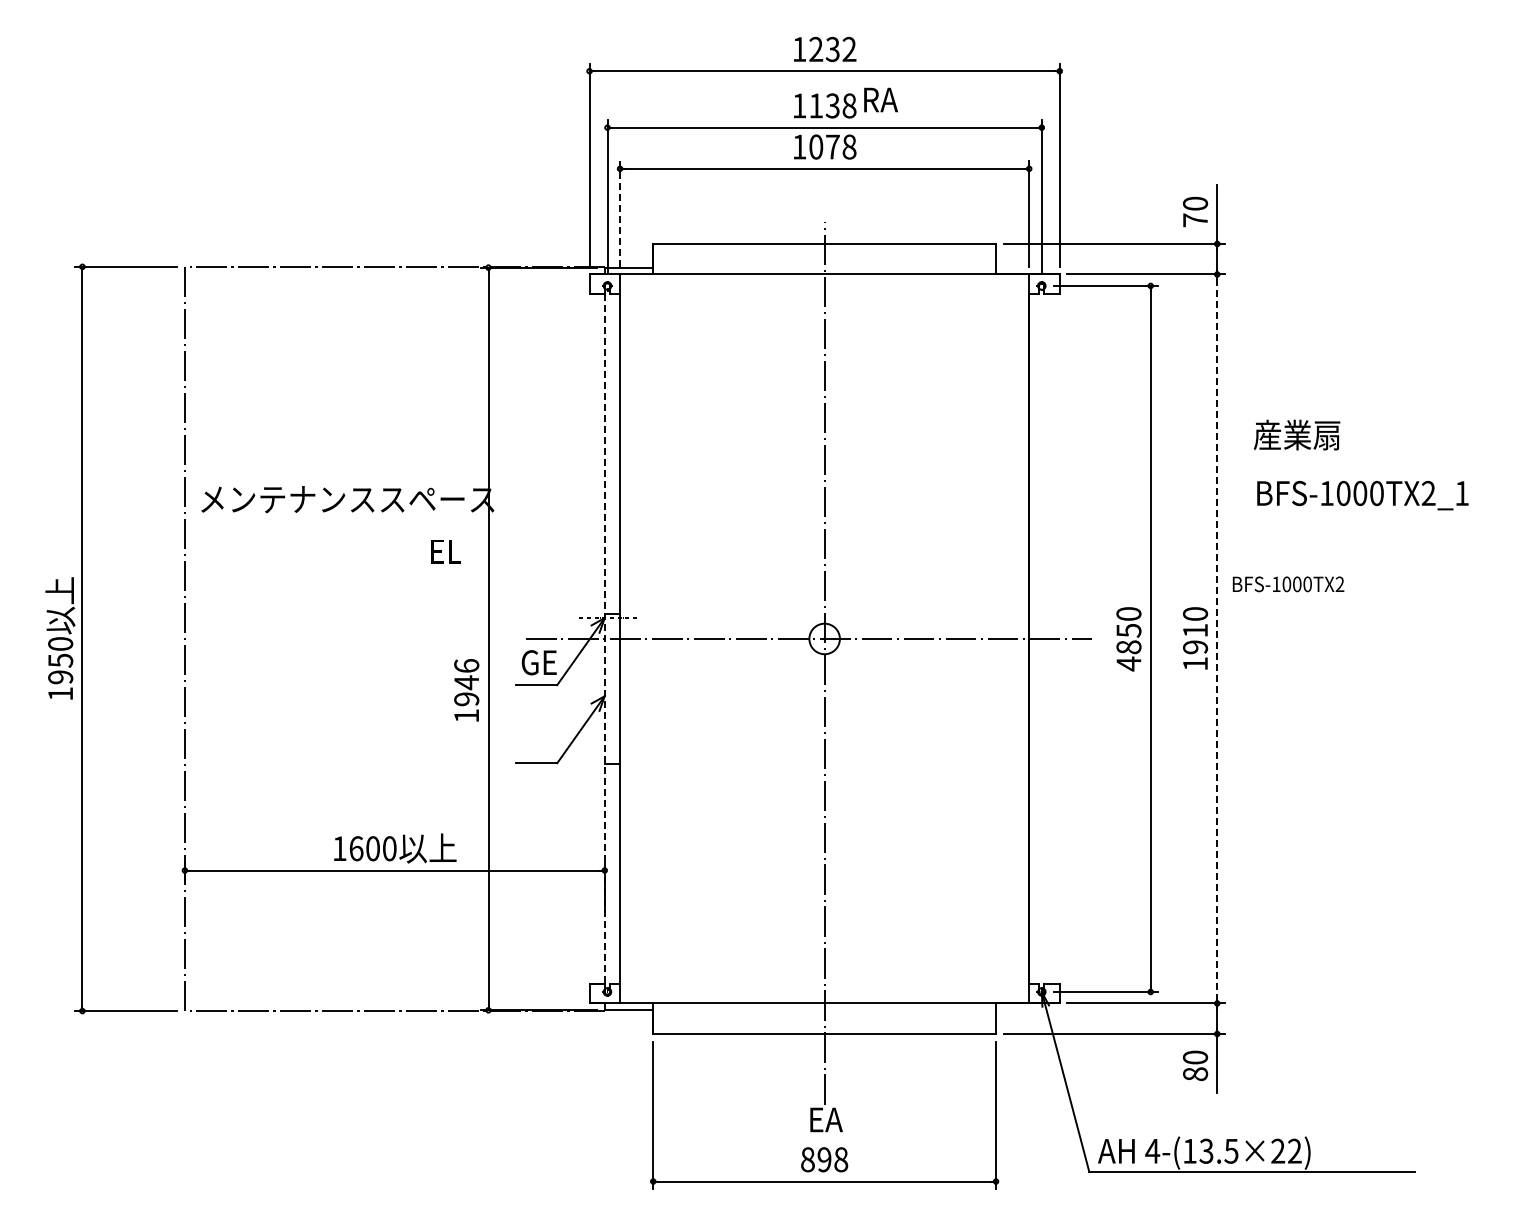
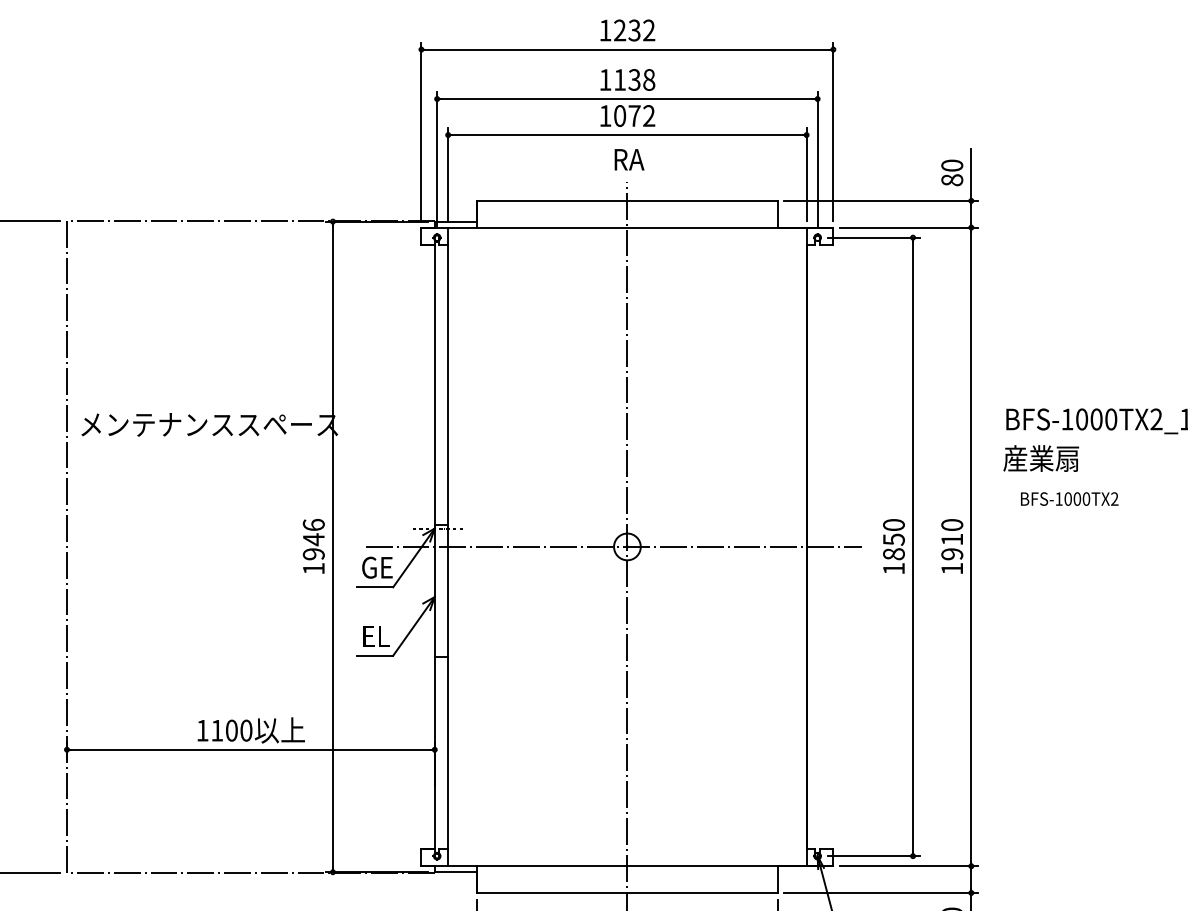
text: (880, 99) -> (629, 159), moved
text: (849, 146) -> (649, 115), 1078 -> 1072
line: (620, 214) -> (448, 175), dashed -> solid
text: (1195, 220) -> (952, 180), 70 -> 80
text: (1296, 434) -> (1040, 458), moved
text: (445, 551) -> (375, 635), moved
text: (1288, 584) -> (1069, 499), moved
line: (604, 638) -> (434, 546), dashed -> solid
line: (1217, 638) -> (971, 546), dashed -> solid
text: (1128, 663) -> (893, 568), 4850 -> 1850
text: (466, 690) -> (313, 546), moved
text: (356, 848) -> (217, 730), 1600 -> 1100

